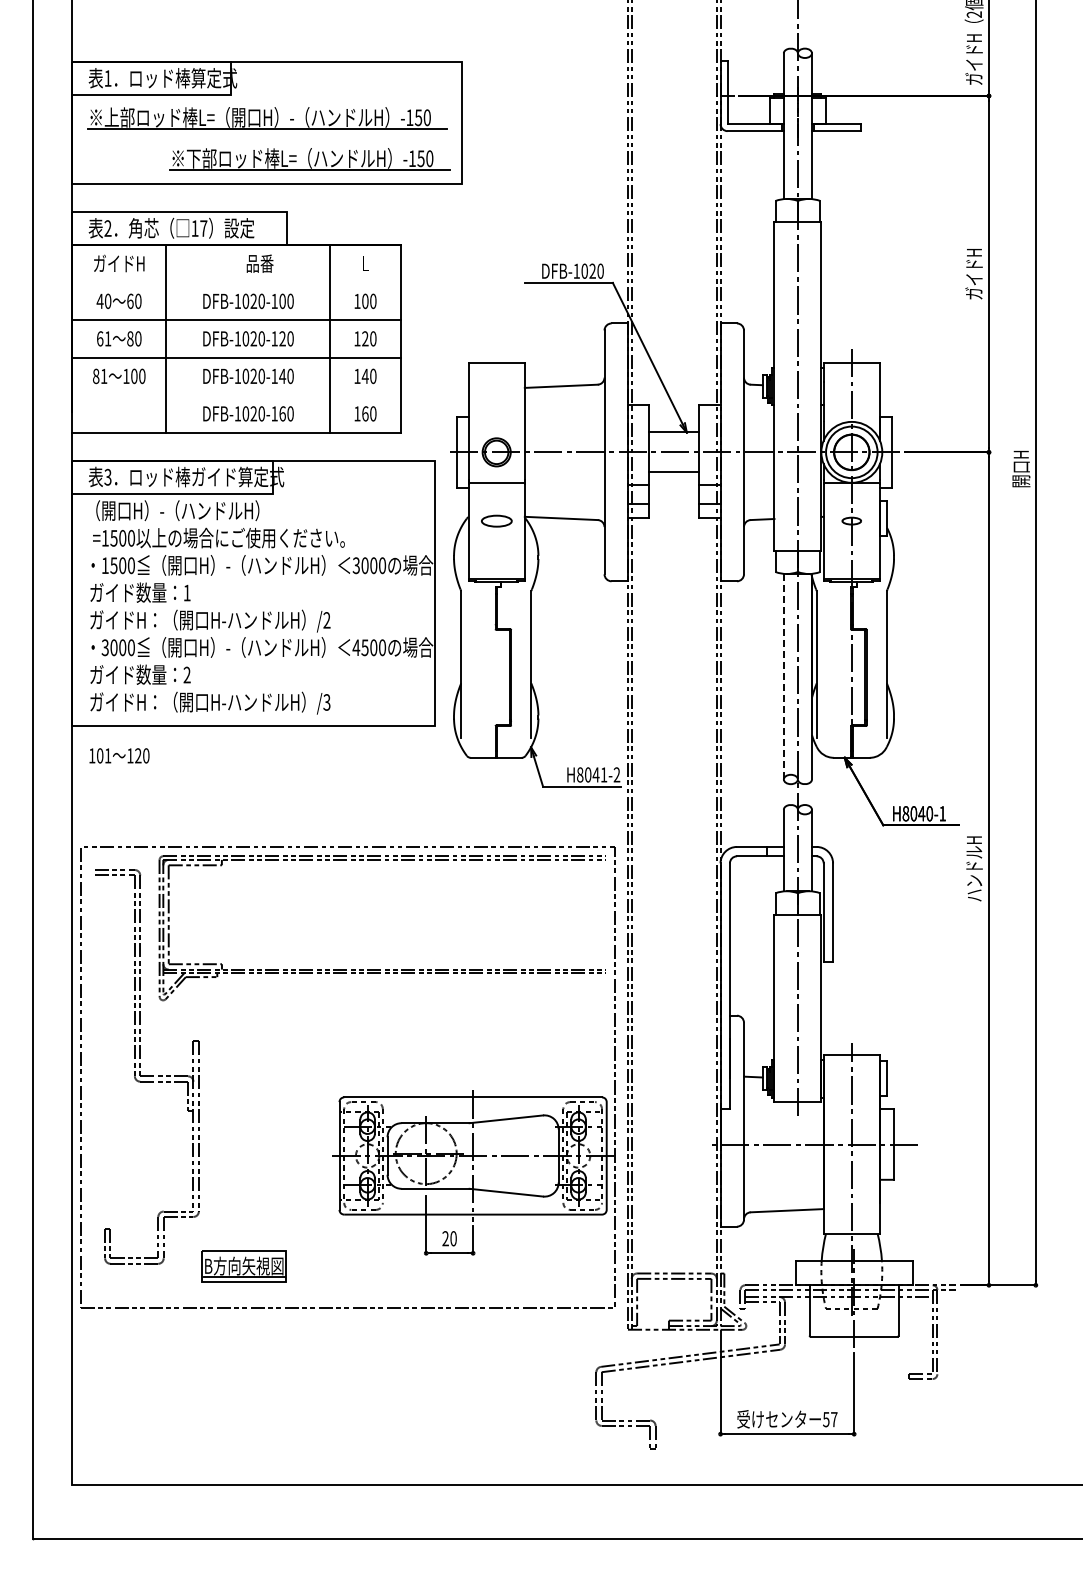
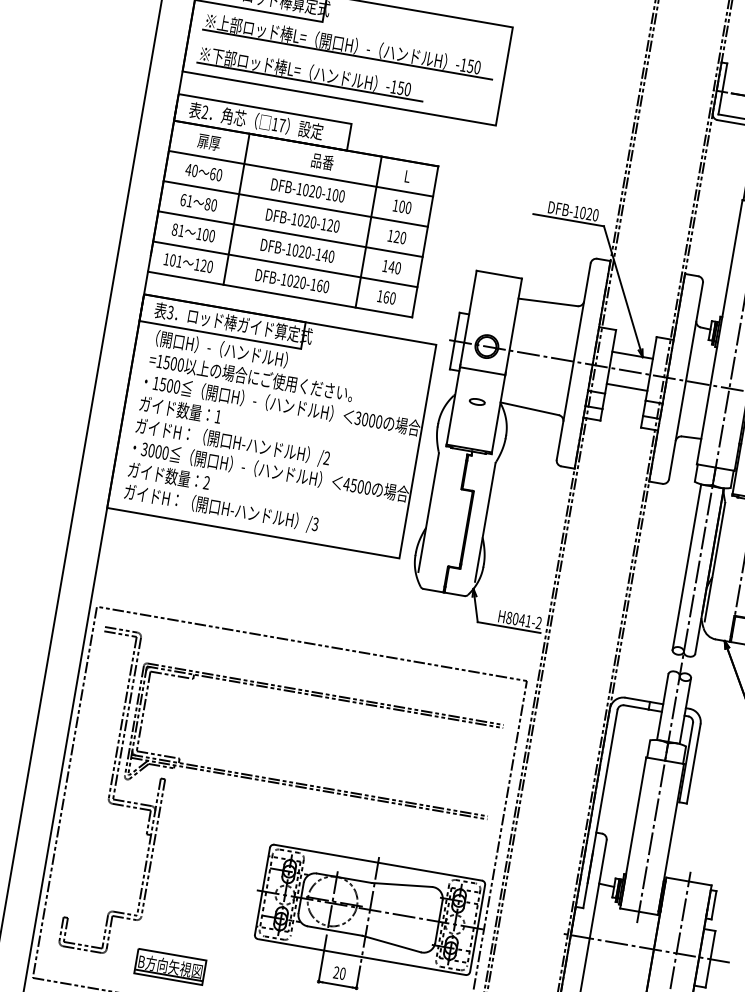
part: (309, 159) -> (310, 73), moved
text: (119, 263) -> (209, 142), ガイドH -> 扉厚
line: (236, 282) -> (301, 173), added
line: (236, 395) -> (285, 264), added
part: (496, 520) -> (477, 401), size x0.62
line: (783, 676) -> (686, 566), dashed -> solid
text: (119, 755) -> (188, 262), moved
part: (380, 969) -> (306, 784), moved

